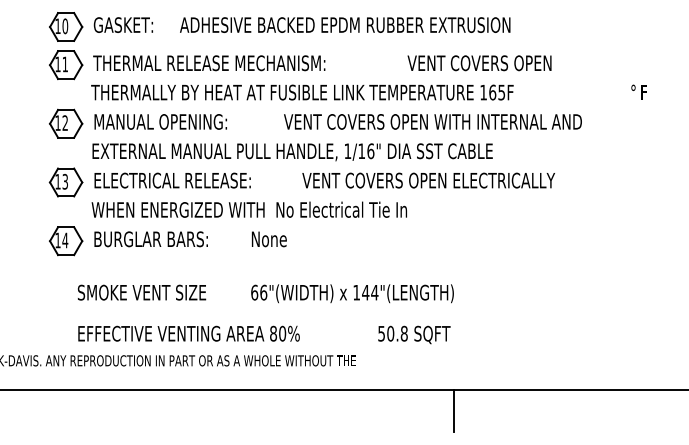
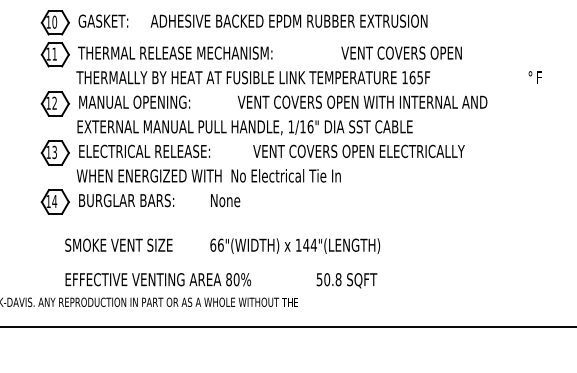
line: (453, 411) -> (379, 344), removed

